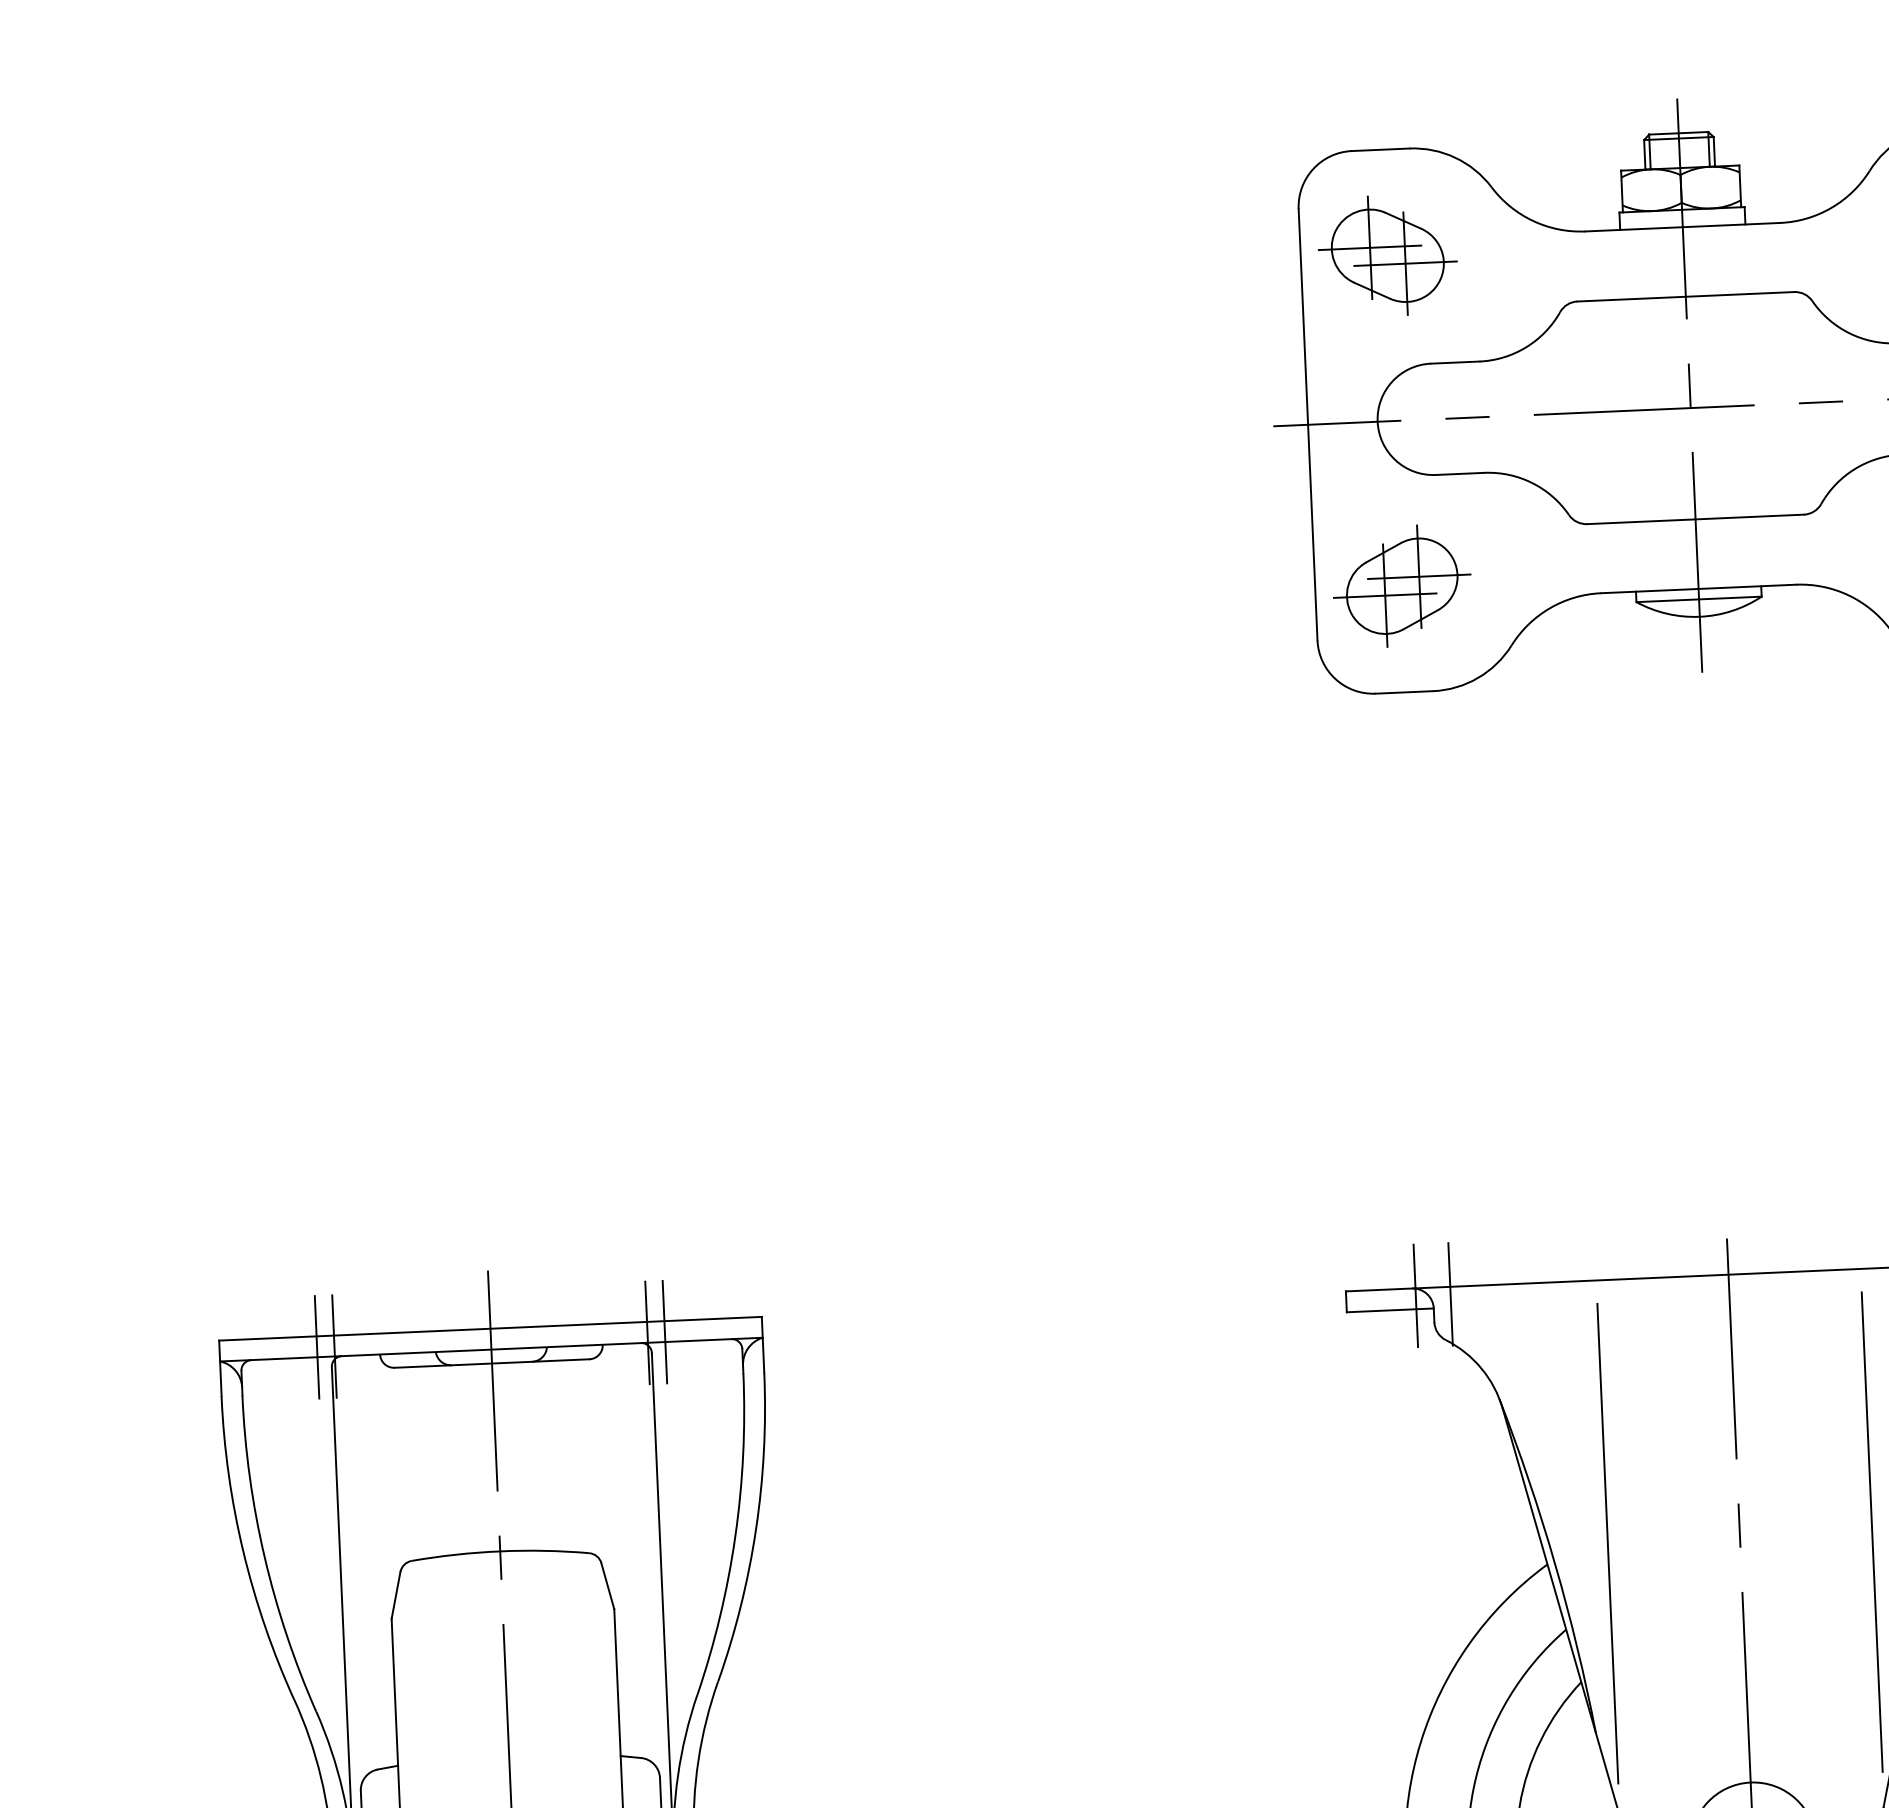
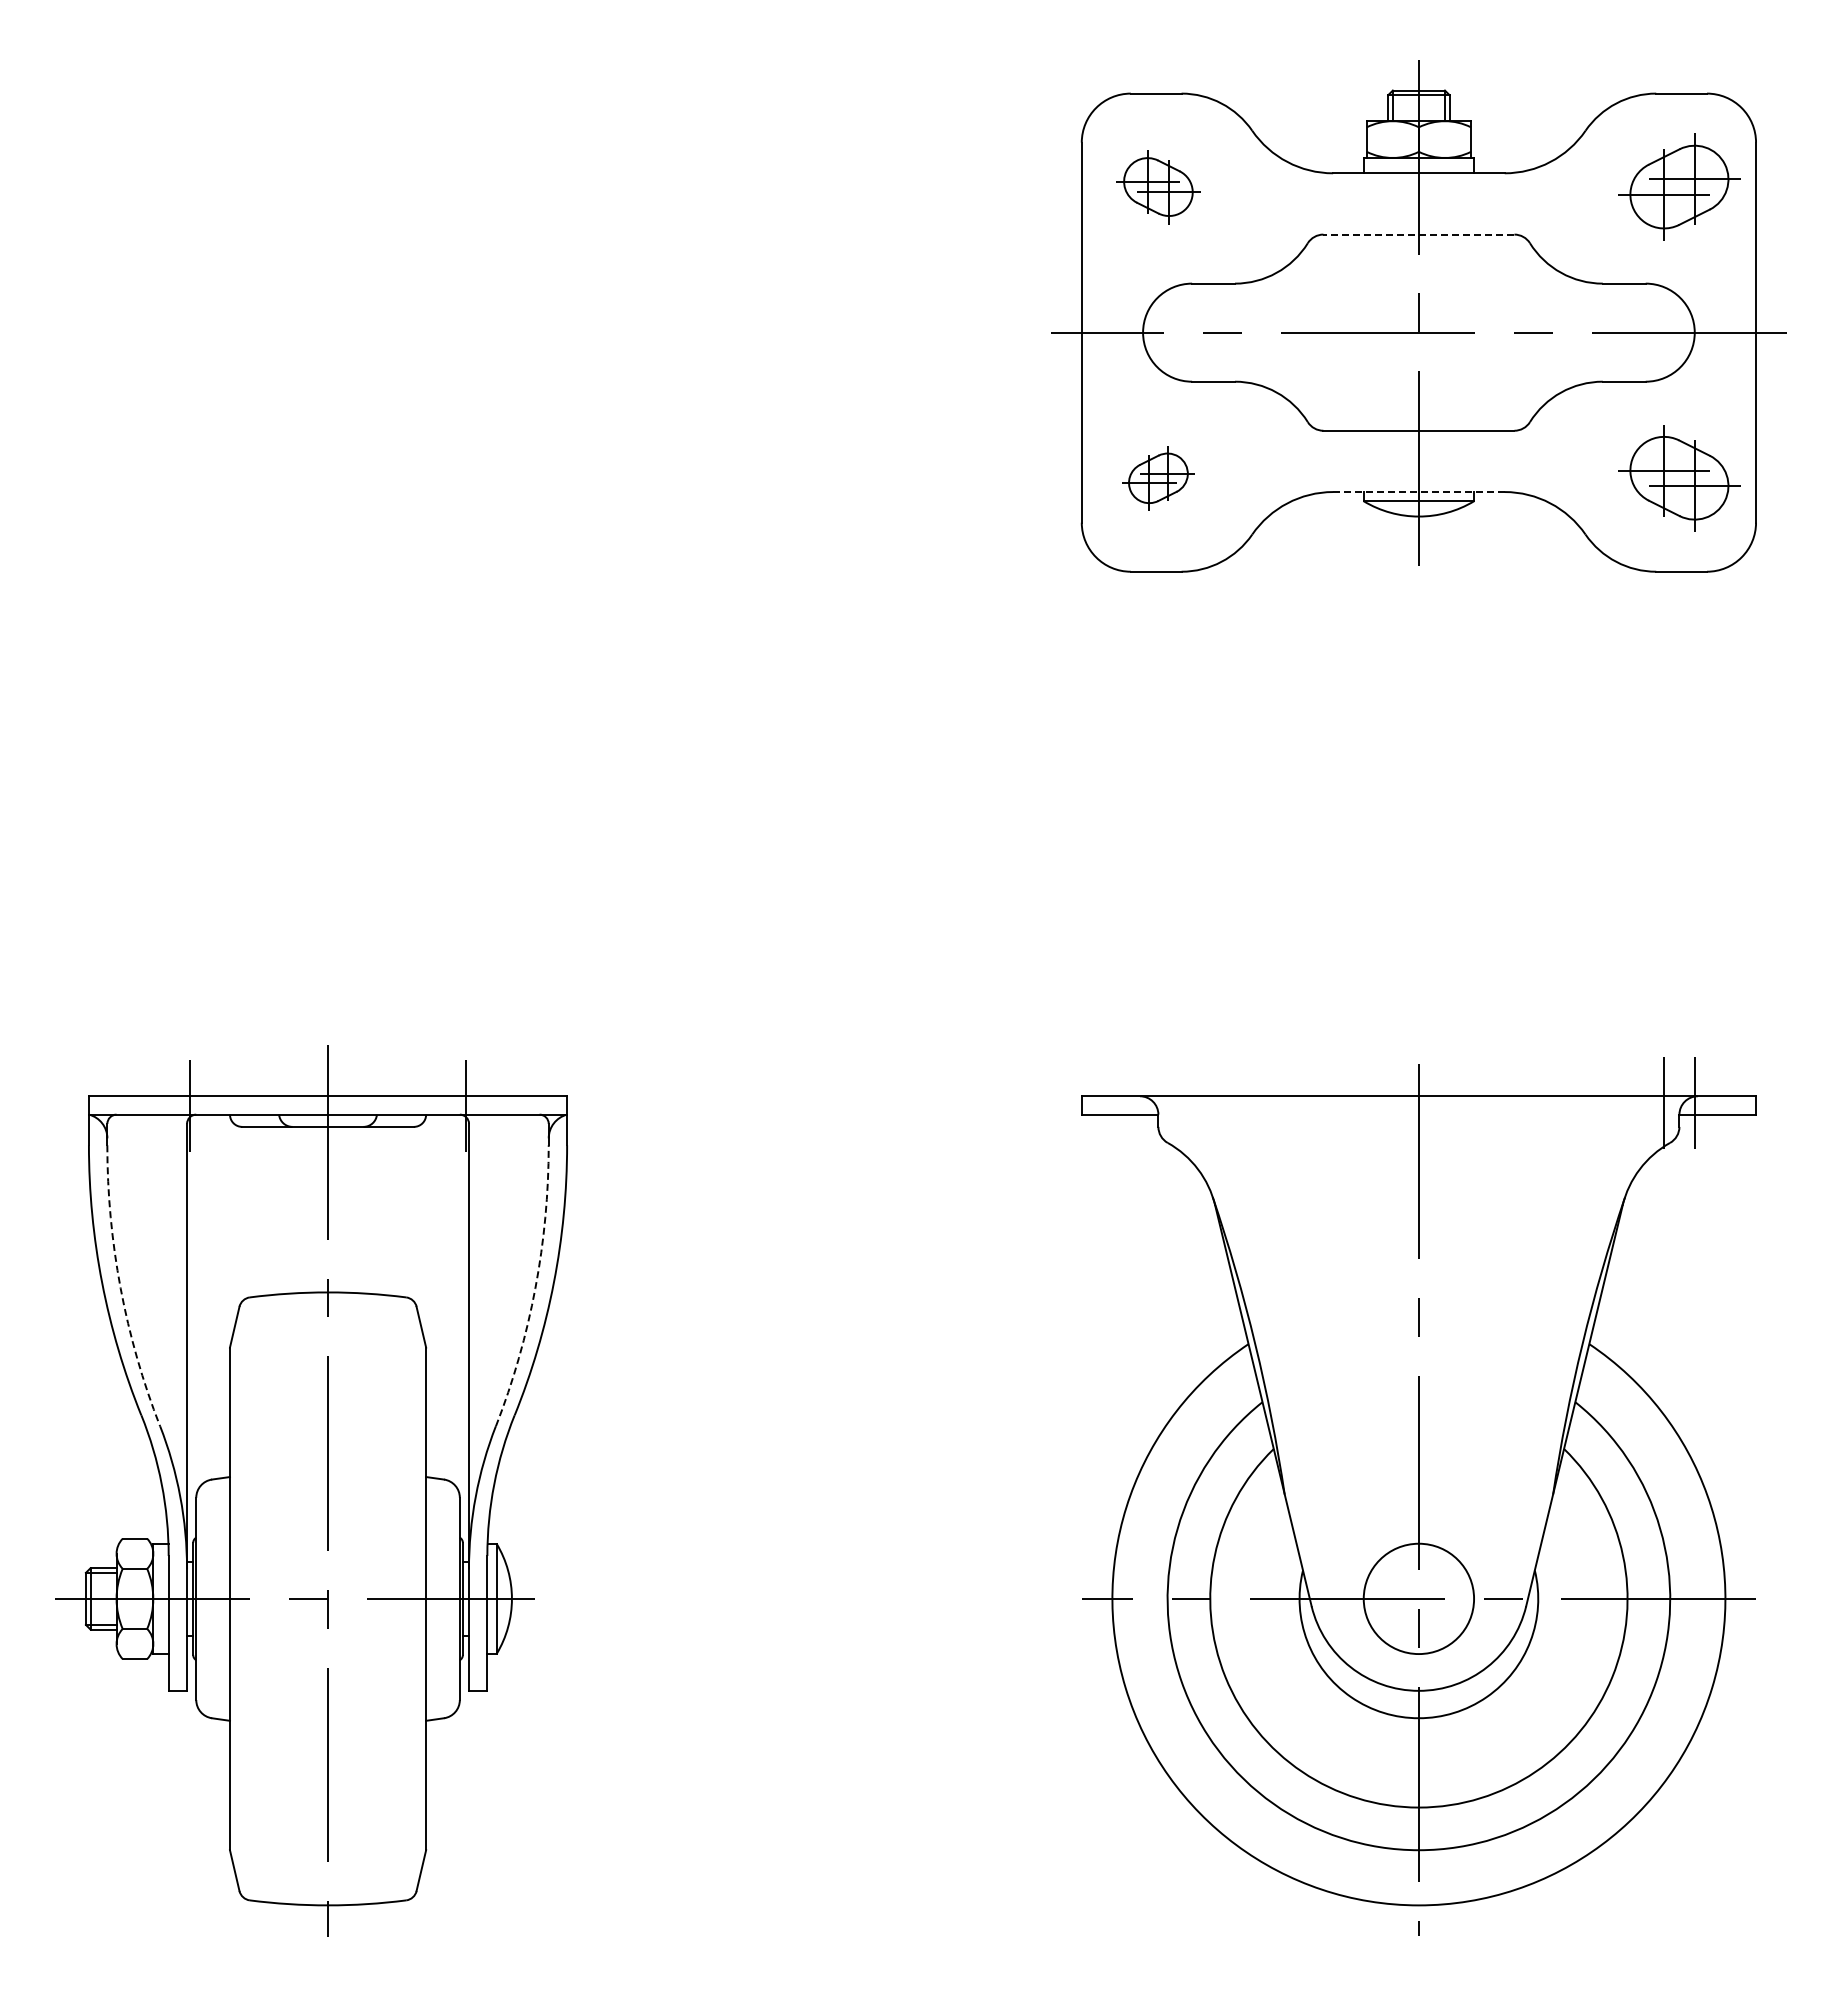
part: (1387, 255) -> (1158, 186), size x0.7
line: (1685, 296) -> (1418, 234), solid -> dashed
part: (1402, 586) -> (1158, 478), size x0.6
line: (1698, 589) -> (1418, 492), solid -> dashed
line: (1450, 1293) -> (1173, 1102), removed
line: (1416, 1295) -> (1143, 1102), removed
line: (665, 1331) -> (481, 1105), removed
line: (316, 1346) -> (174, 1105), removed
line: (1872, 1531) -> (1535, 1327), removed
arc: (735, 1536) -> (535, 1288), solid -> dashed
line: (1607, 1542) -> (1302, 1327), removed
arc: (264, 1557) -> (120, 1288), solid -> dashed

